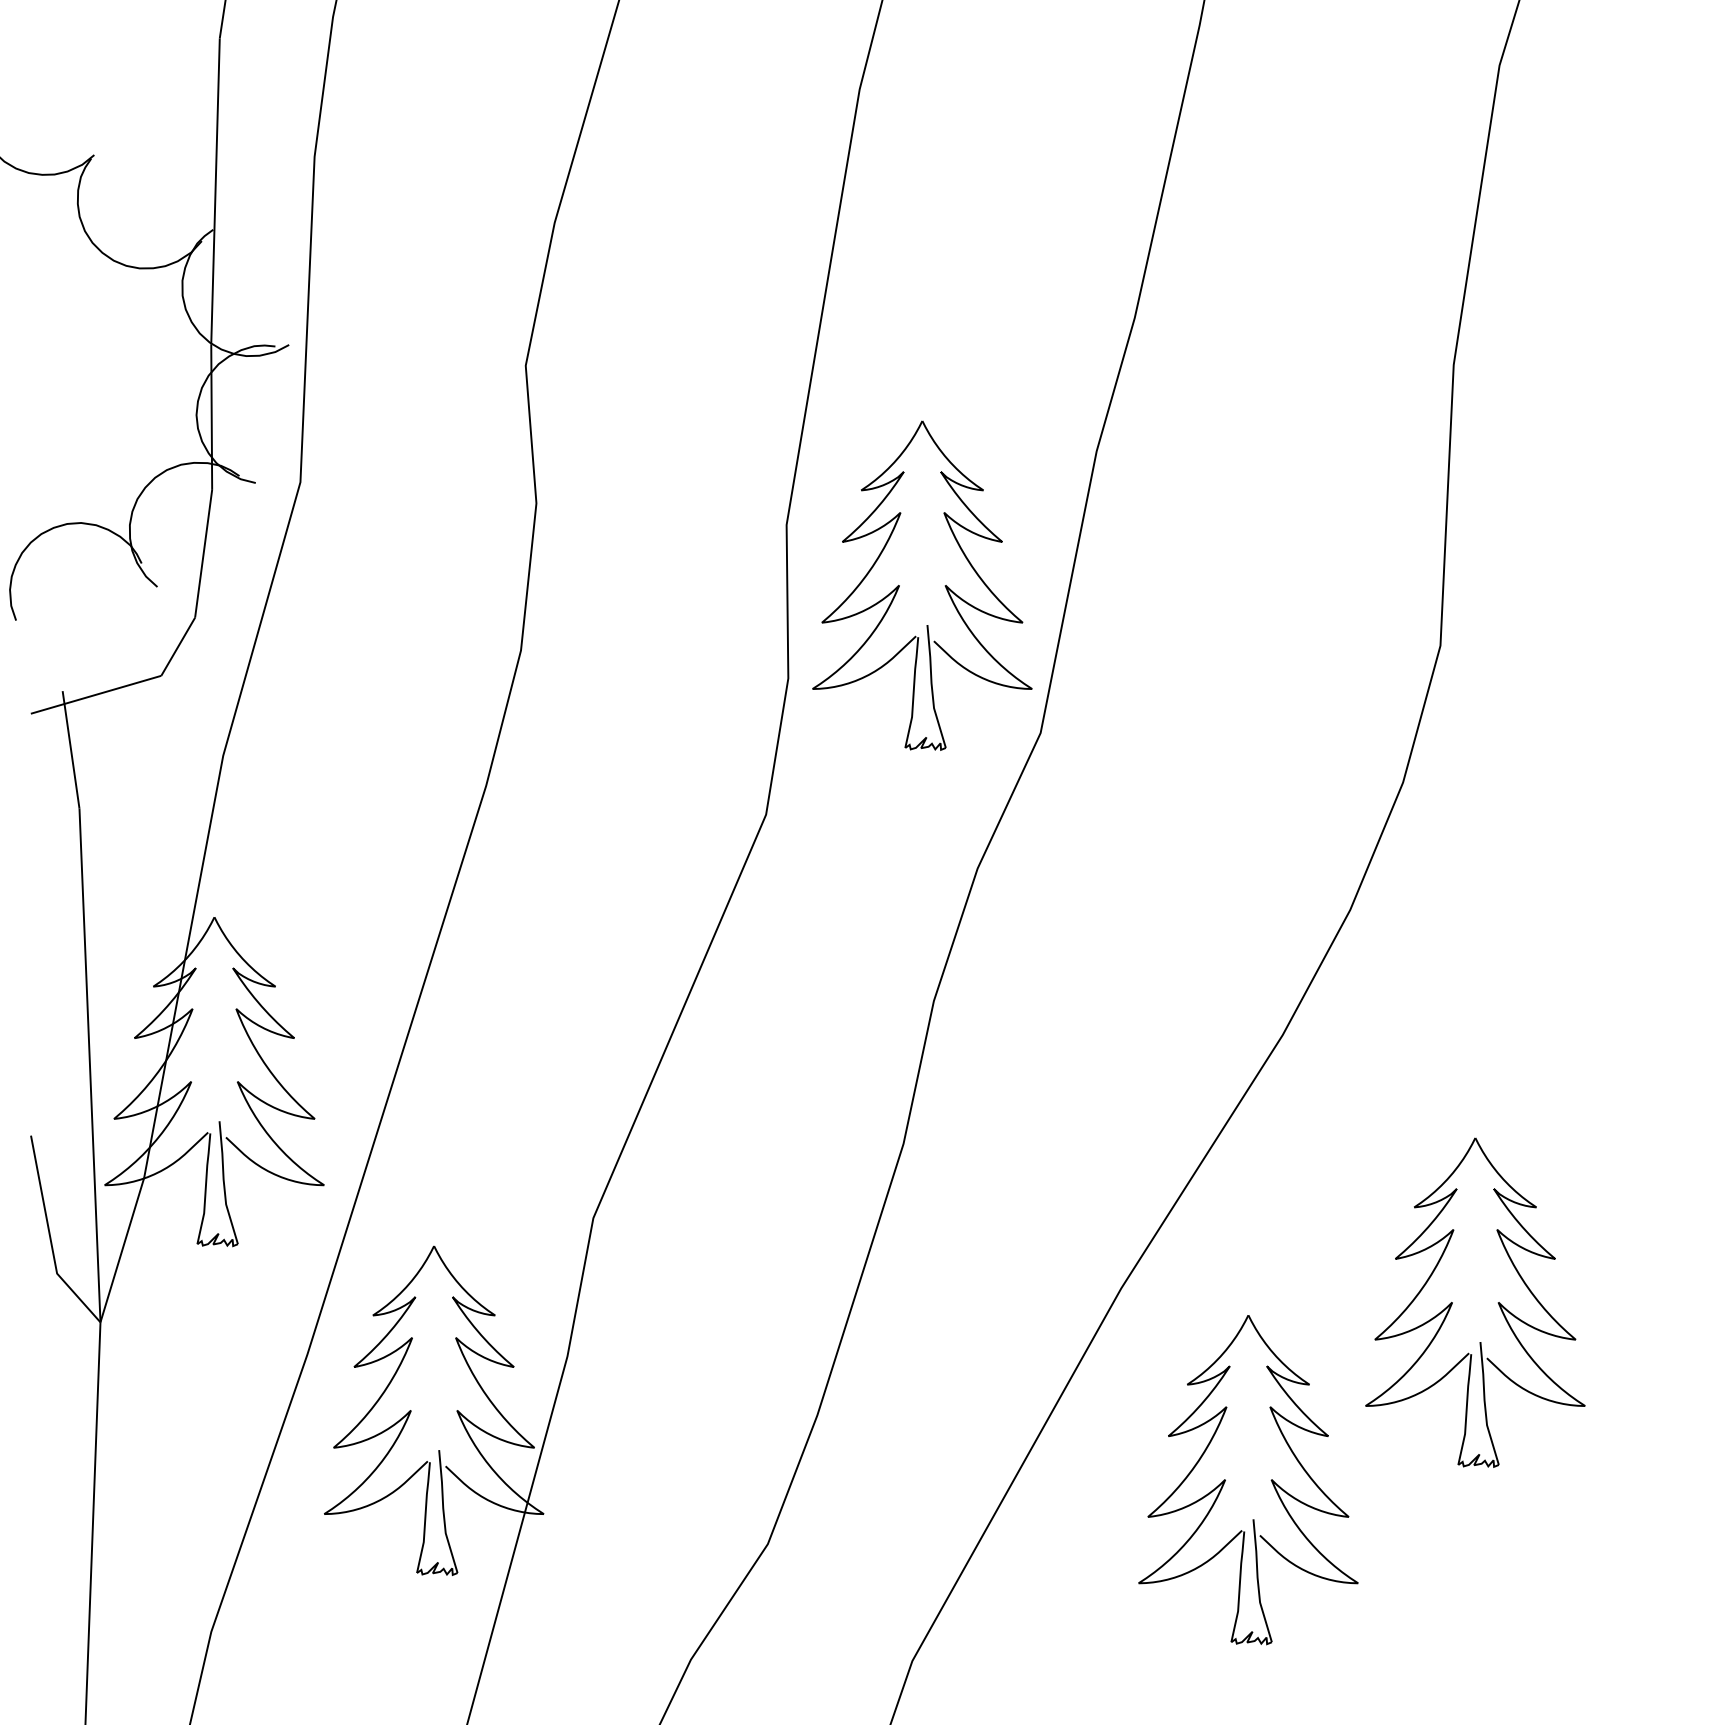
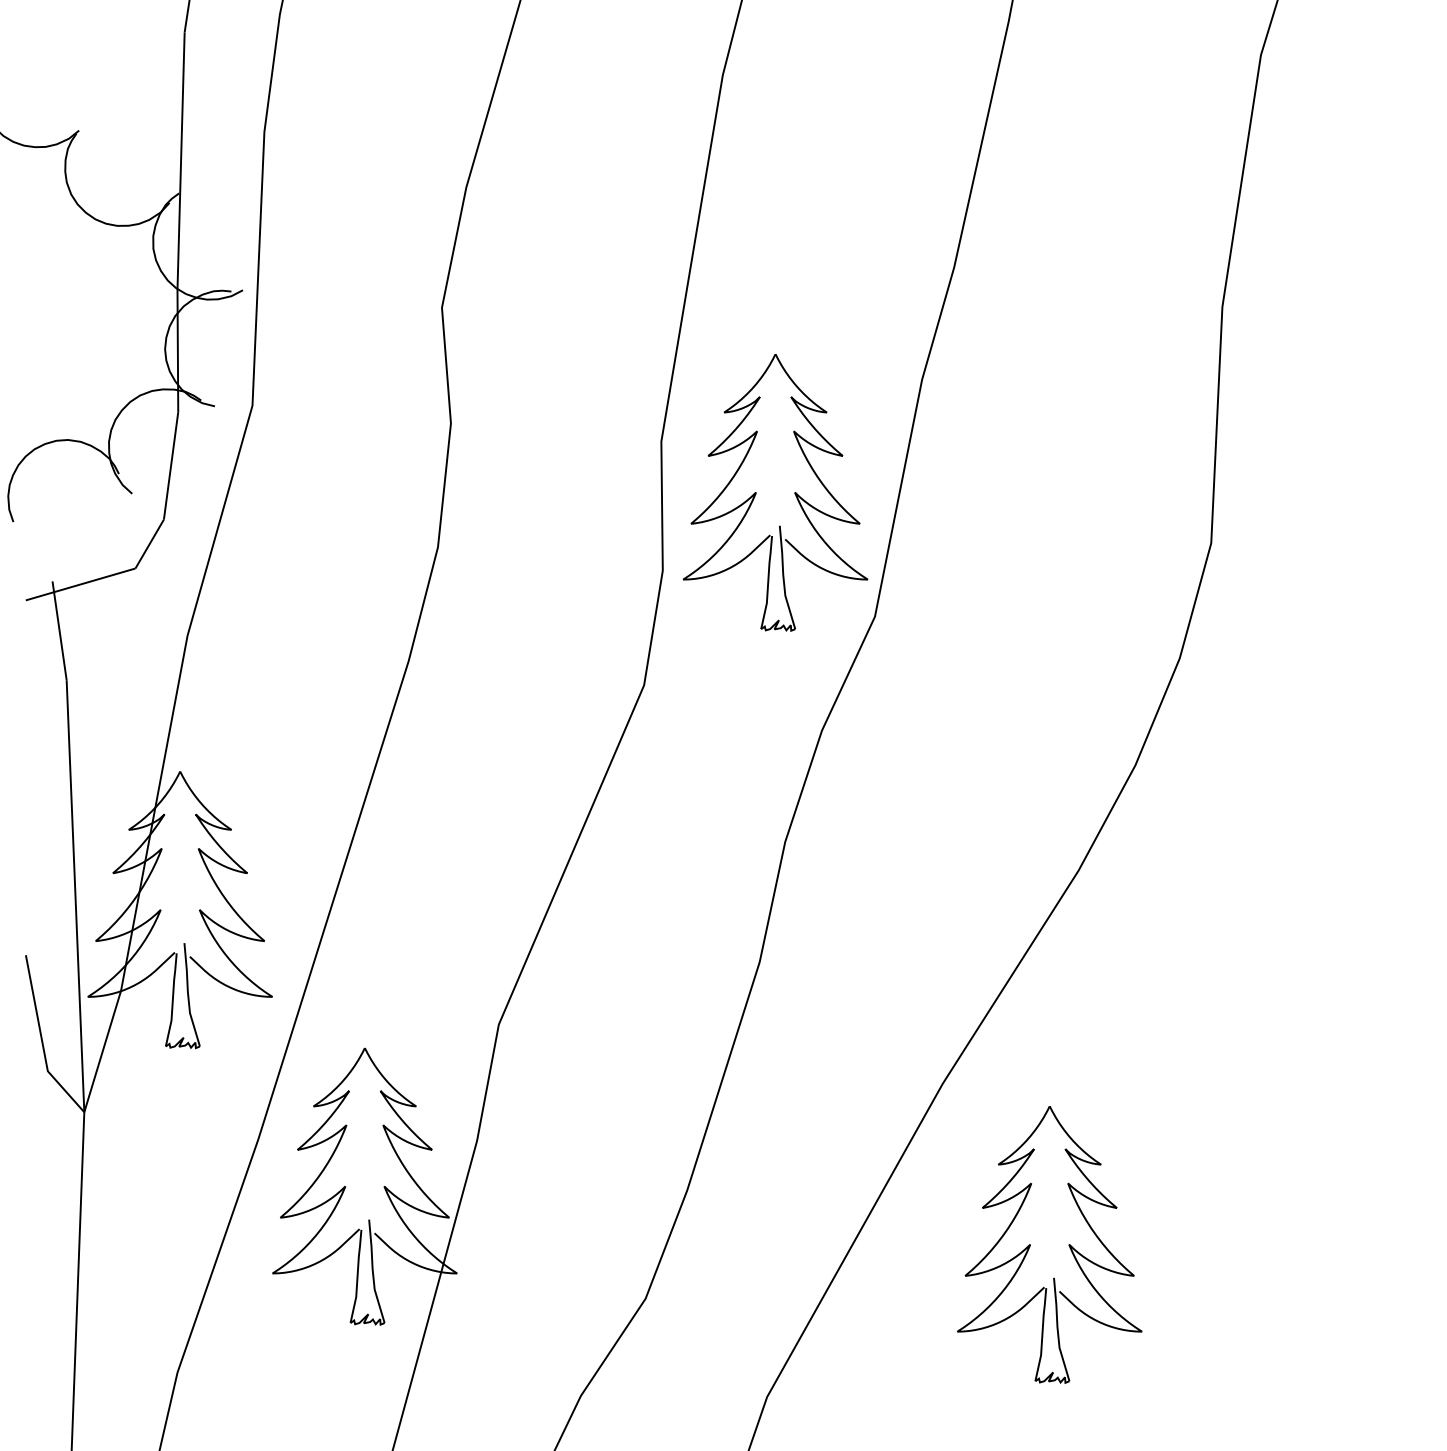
part: (1497, 1302) -> (1259, 1095), removed

